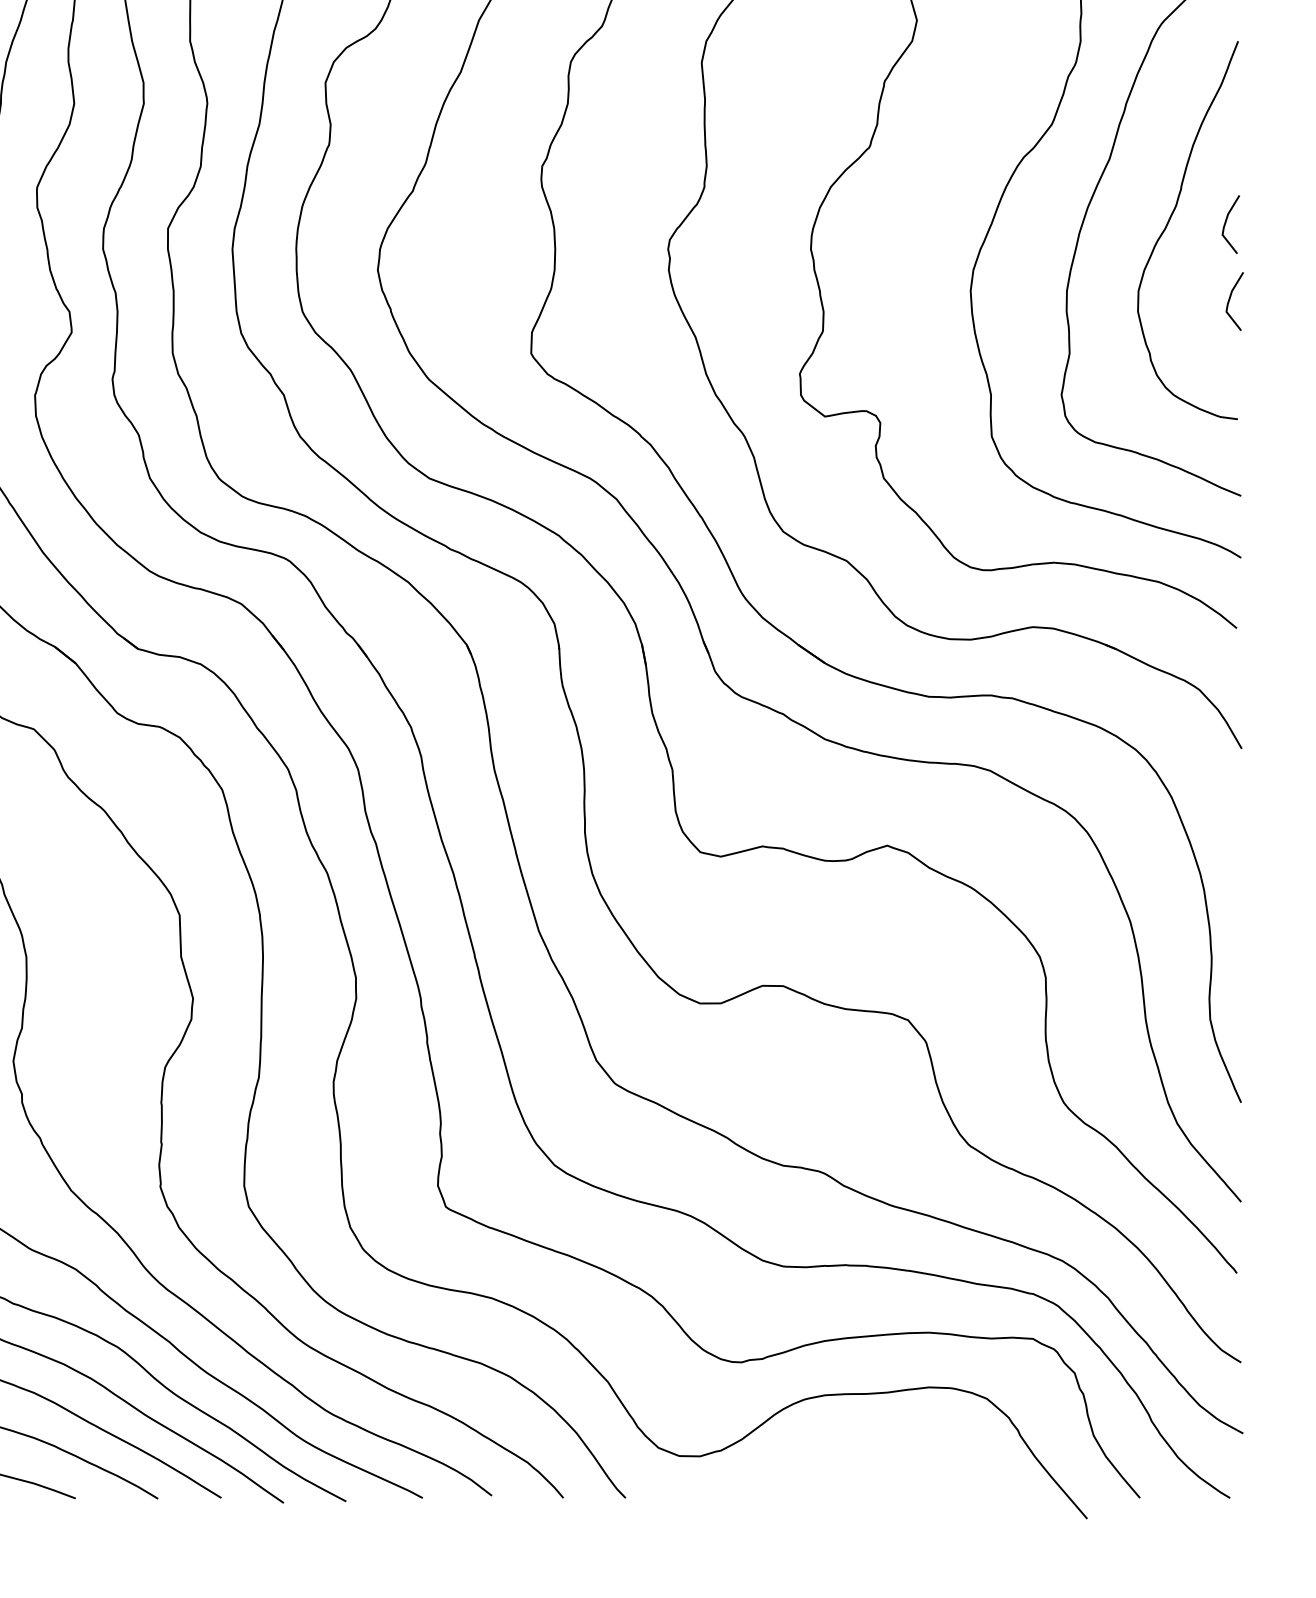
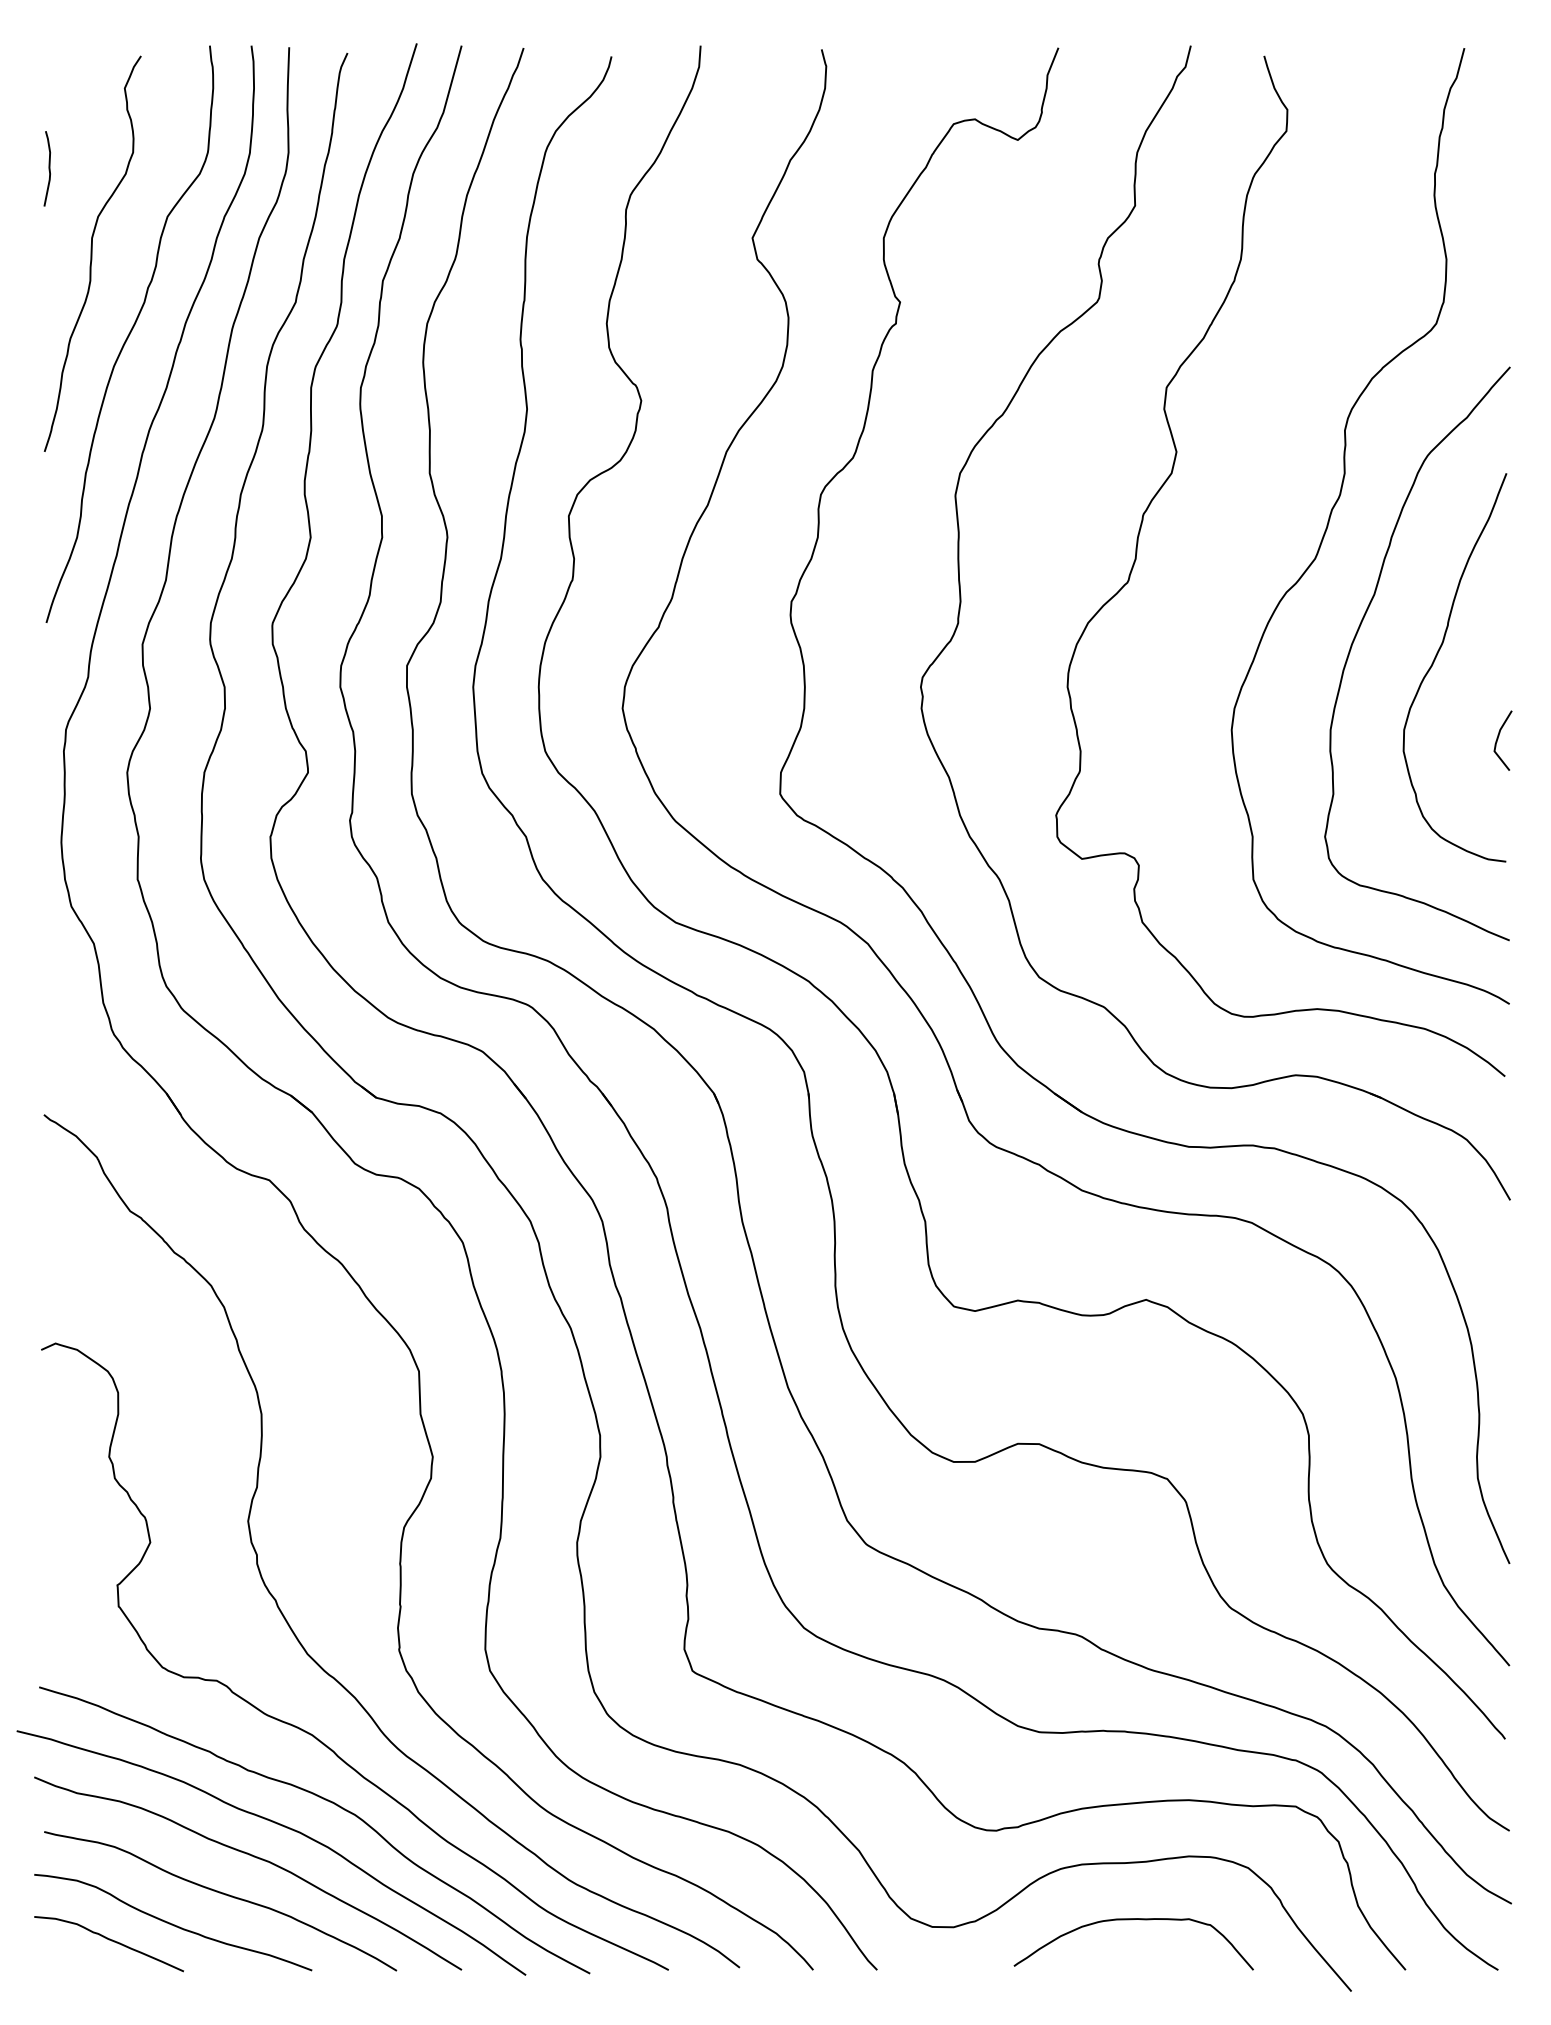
line: (1226, 223) -> (1494, 660), removed
curve: (873, 1449) -> (1131, 1920), added

